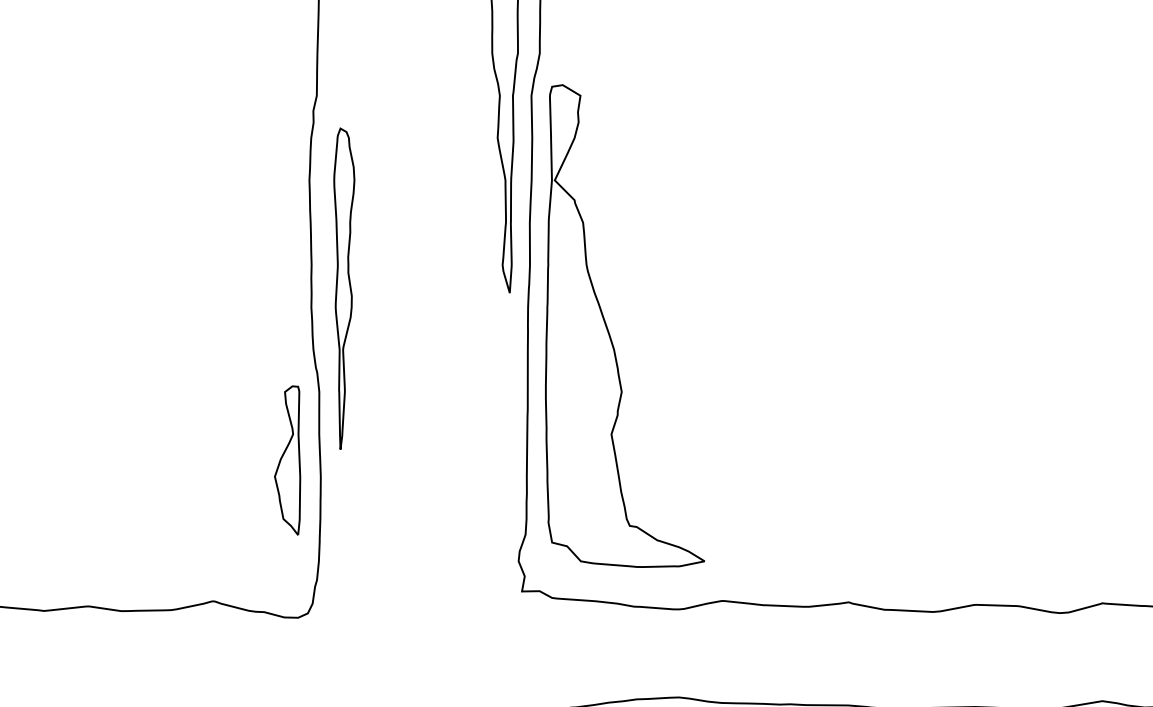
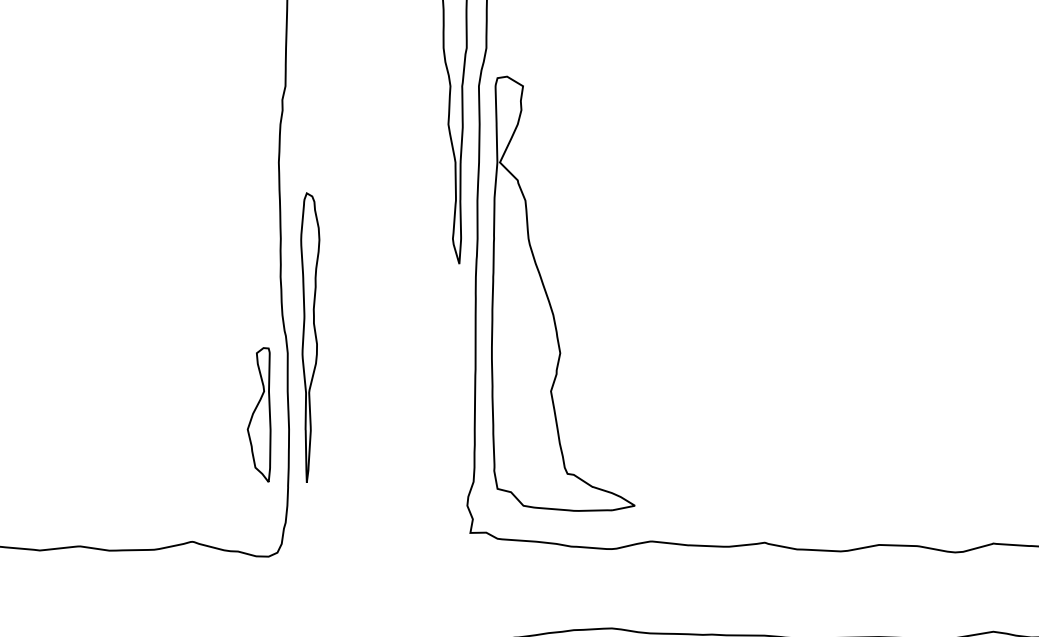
part: (344, 288) -> (310, 337), moved

